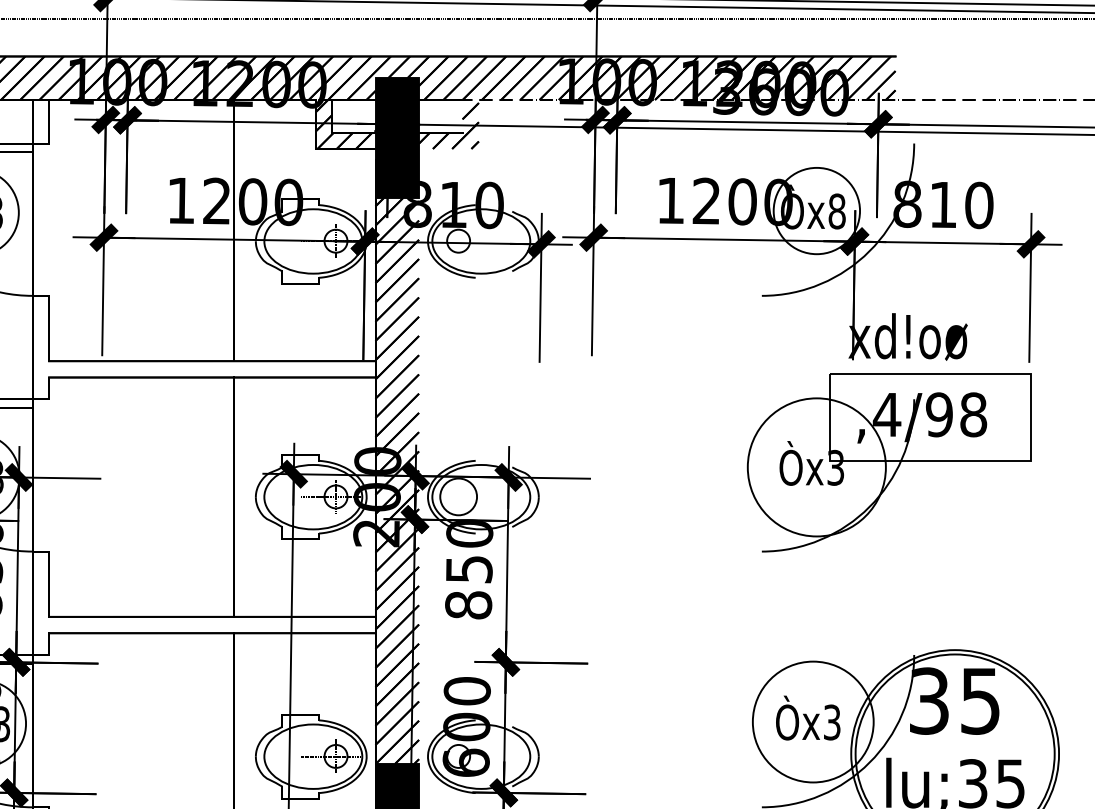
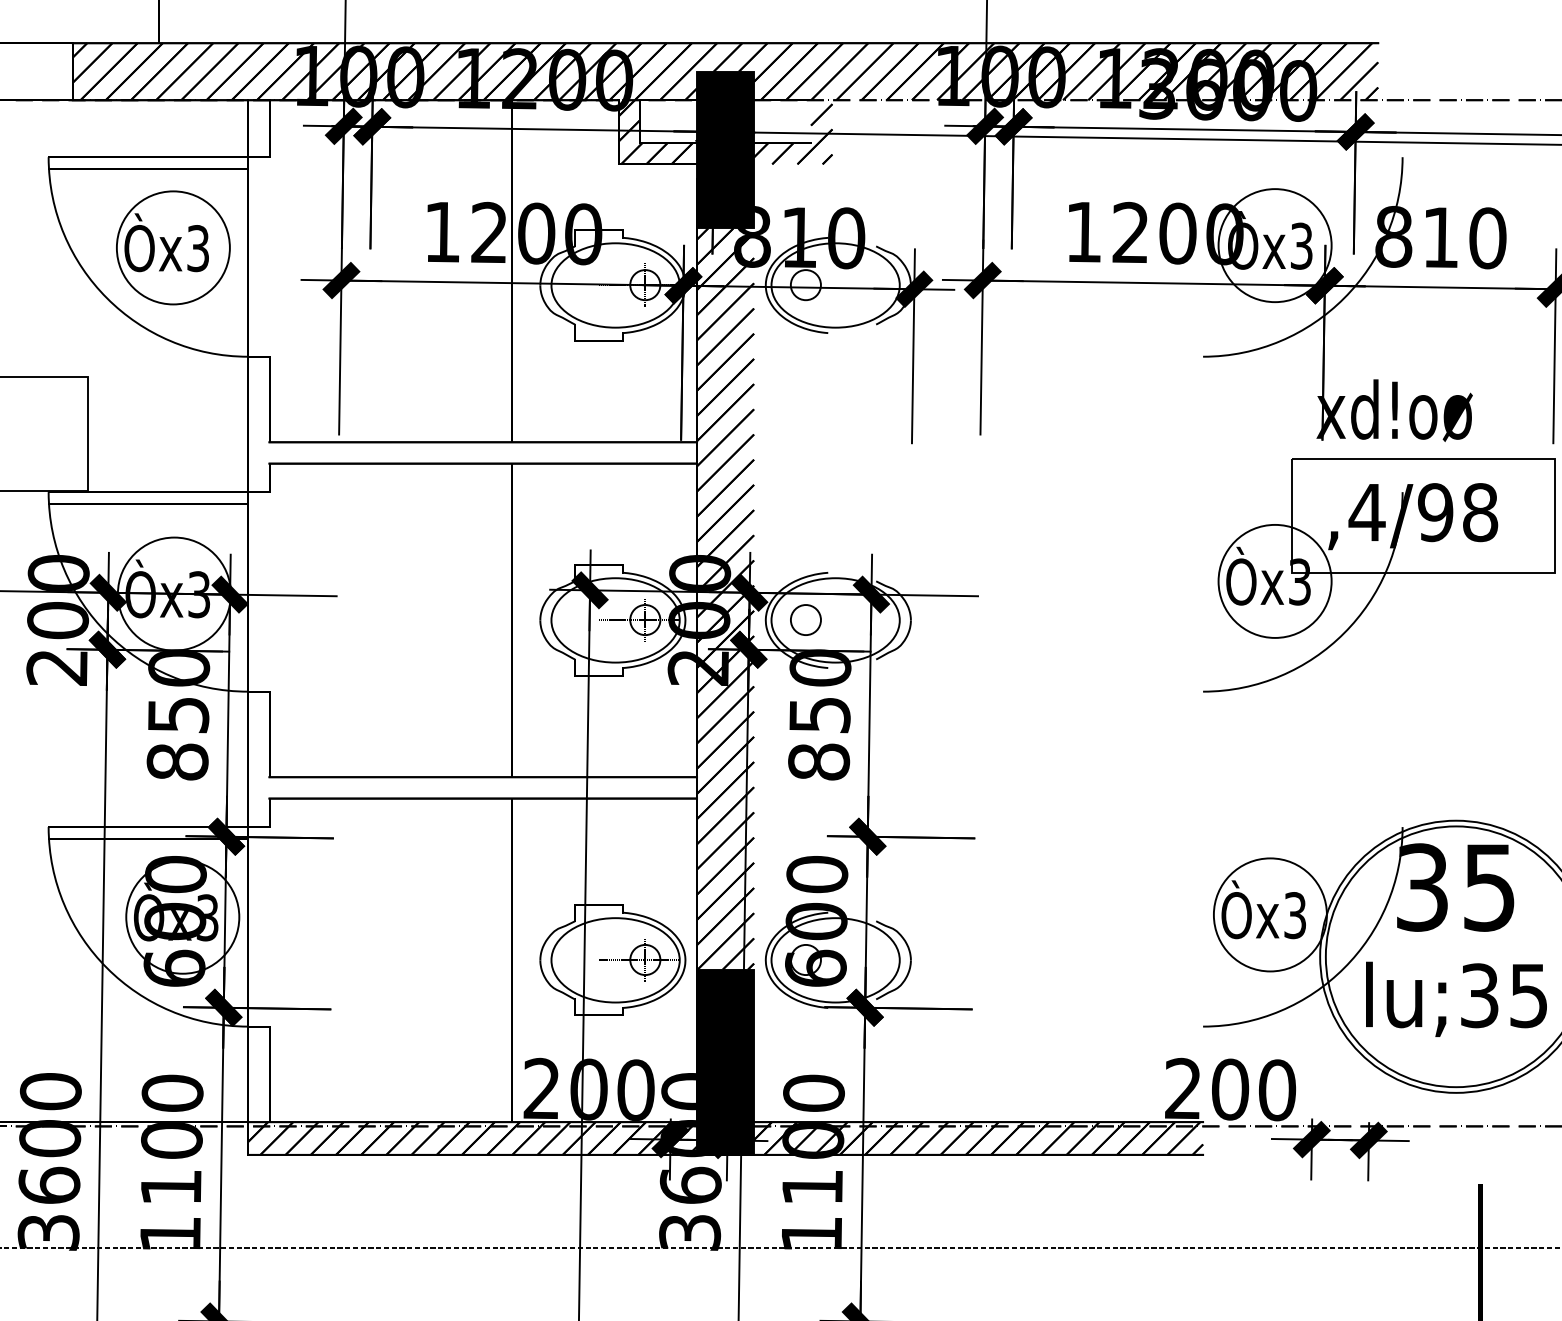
text: (837, 210) -> (1301, 245), Òx8 -> Òx3
circle: (816, 466) -> (1274, 580), size x0.62
circle: (458, 497) -> (805, 620), size x0.62
circle: (812, 721) -> (1269, 914), size x0.71

